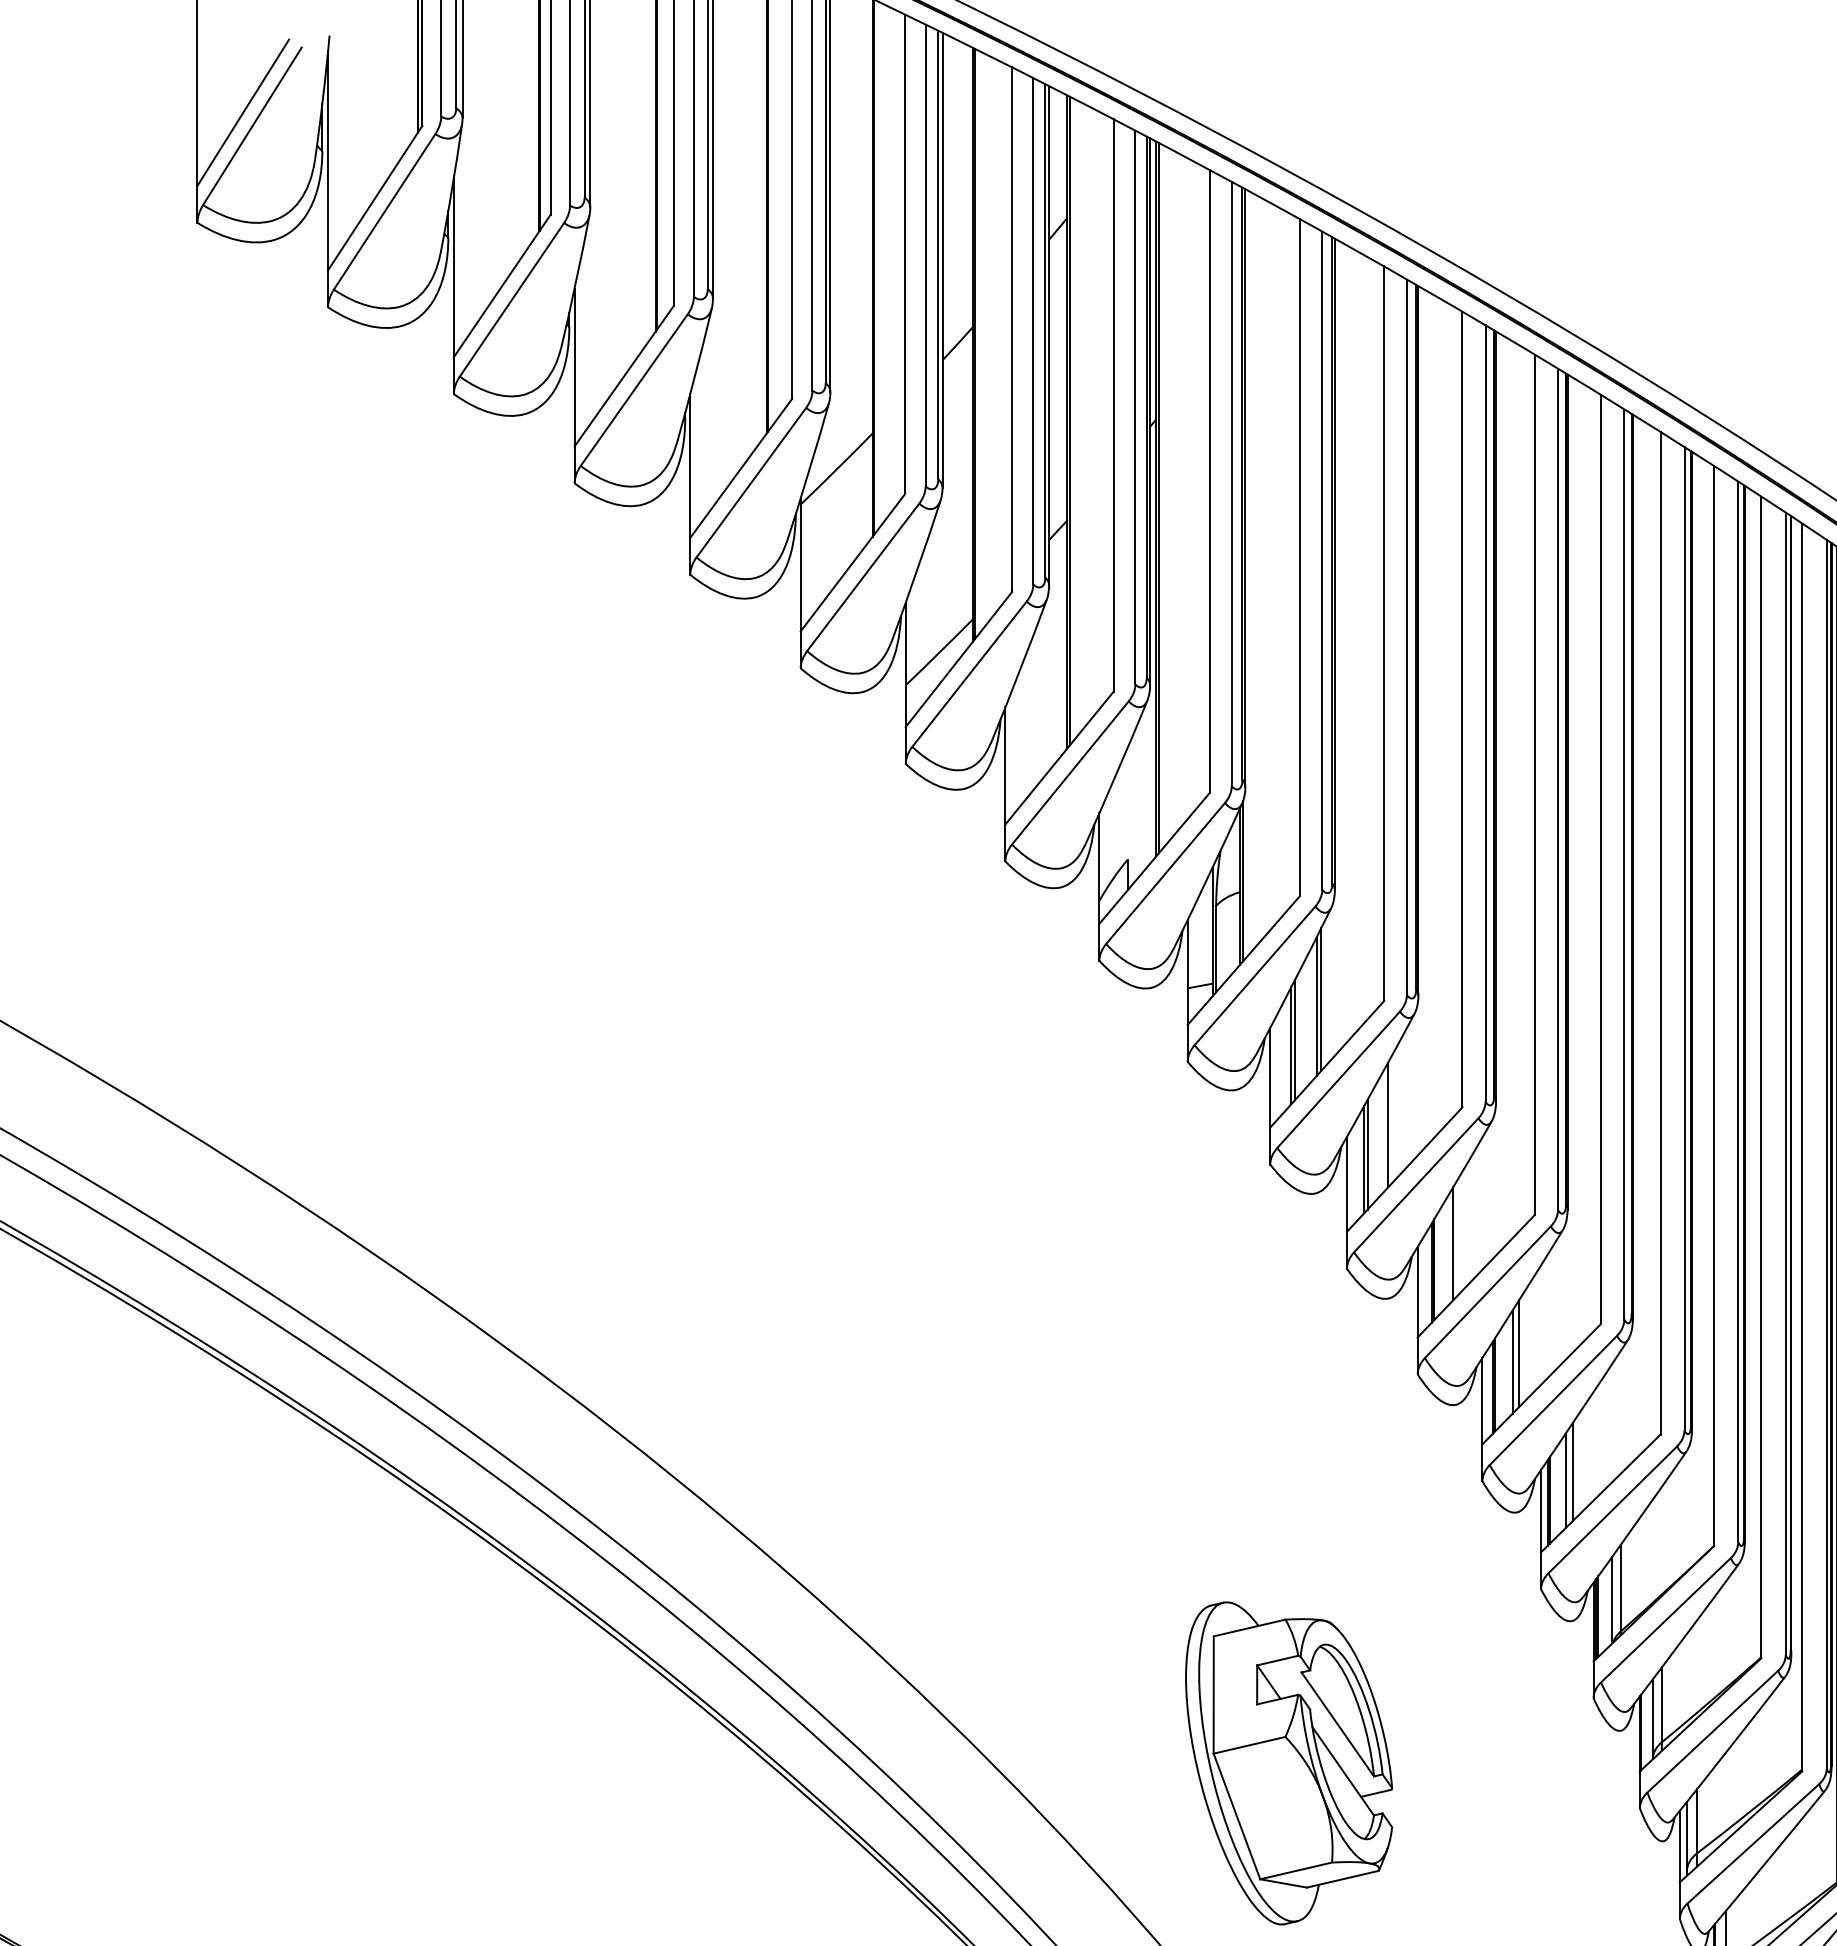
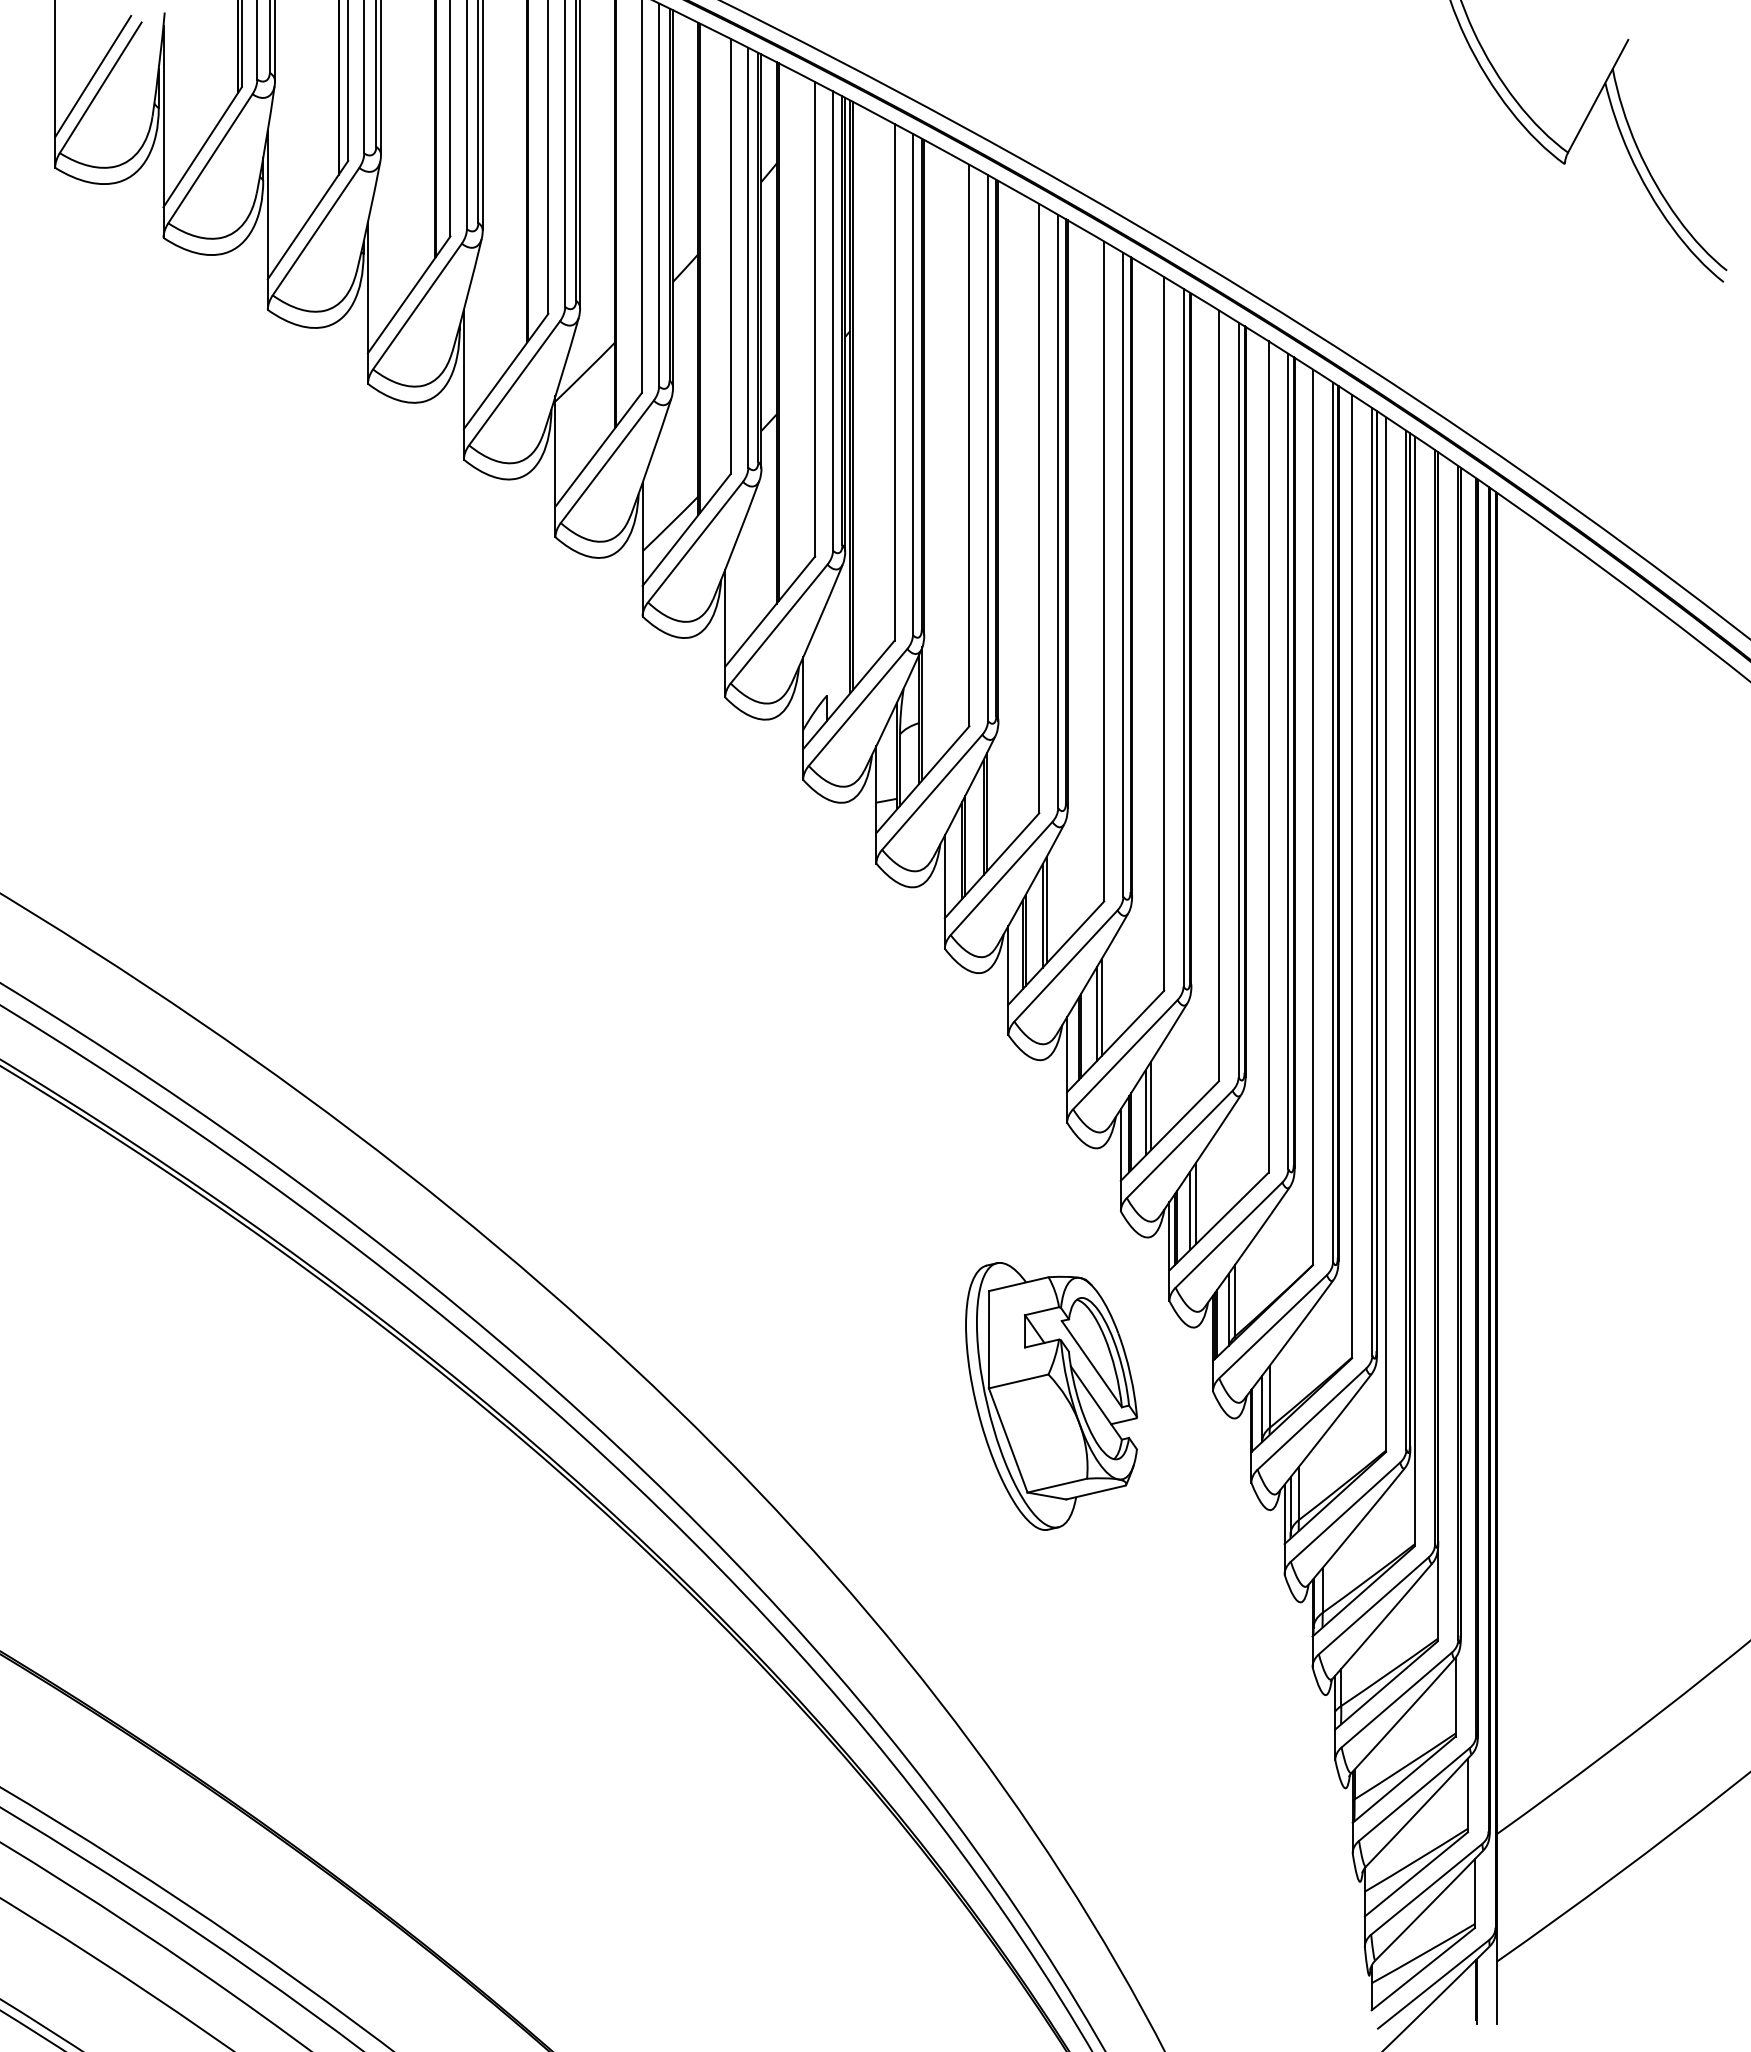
line: (1392, 1117) -> (1046, 909), added
line: (1459, 1235) -> (1101, 1007), added
part: (1289, 1763) -> (1051, 1396), moved

